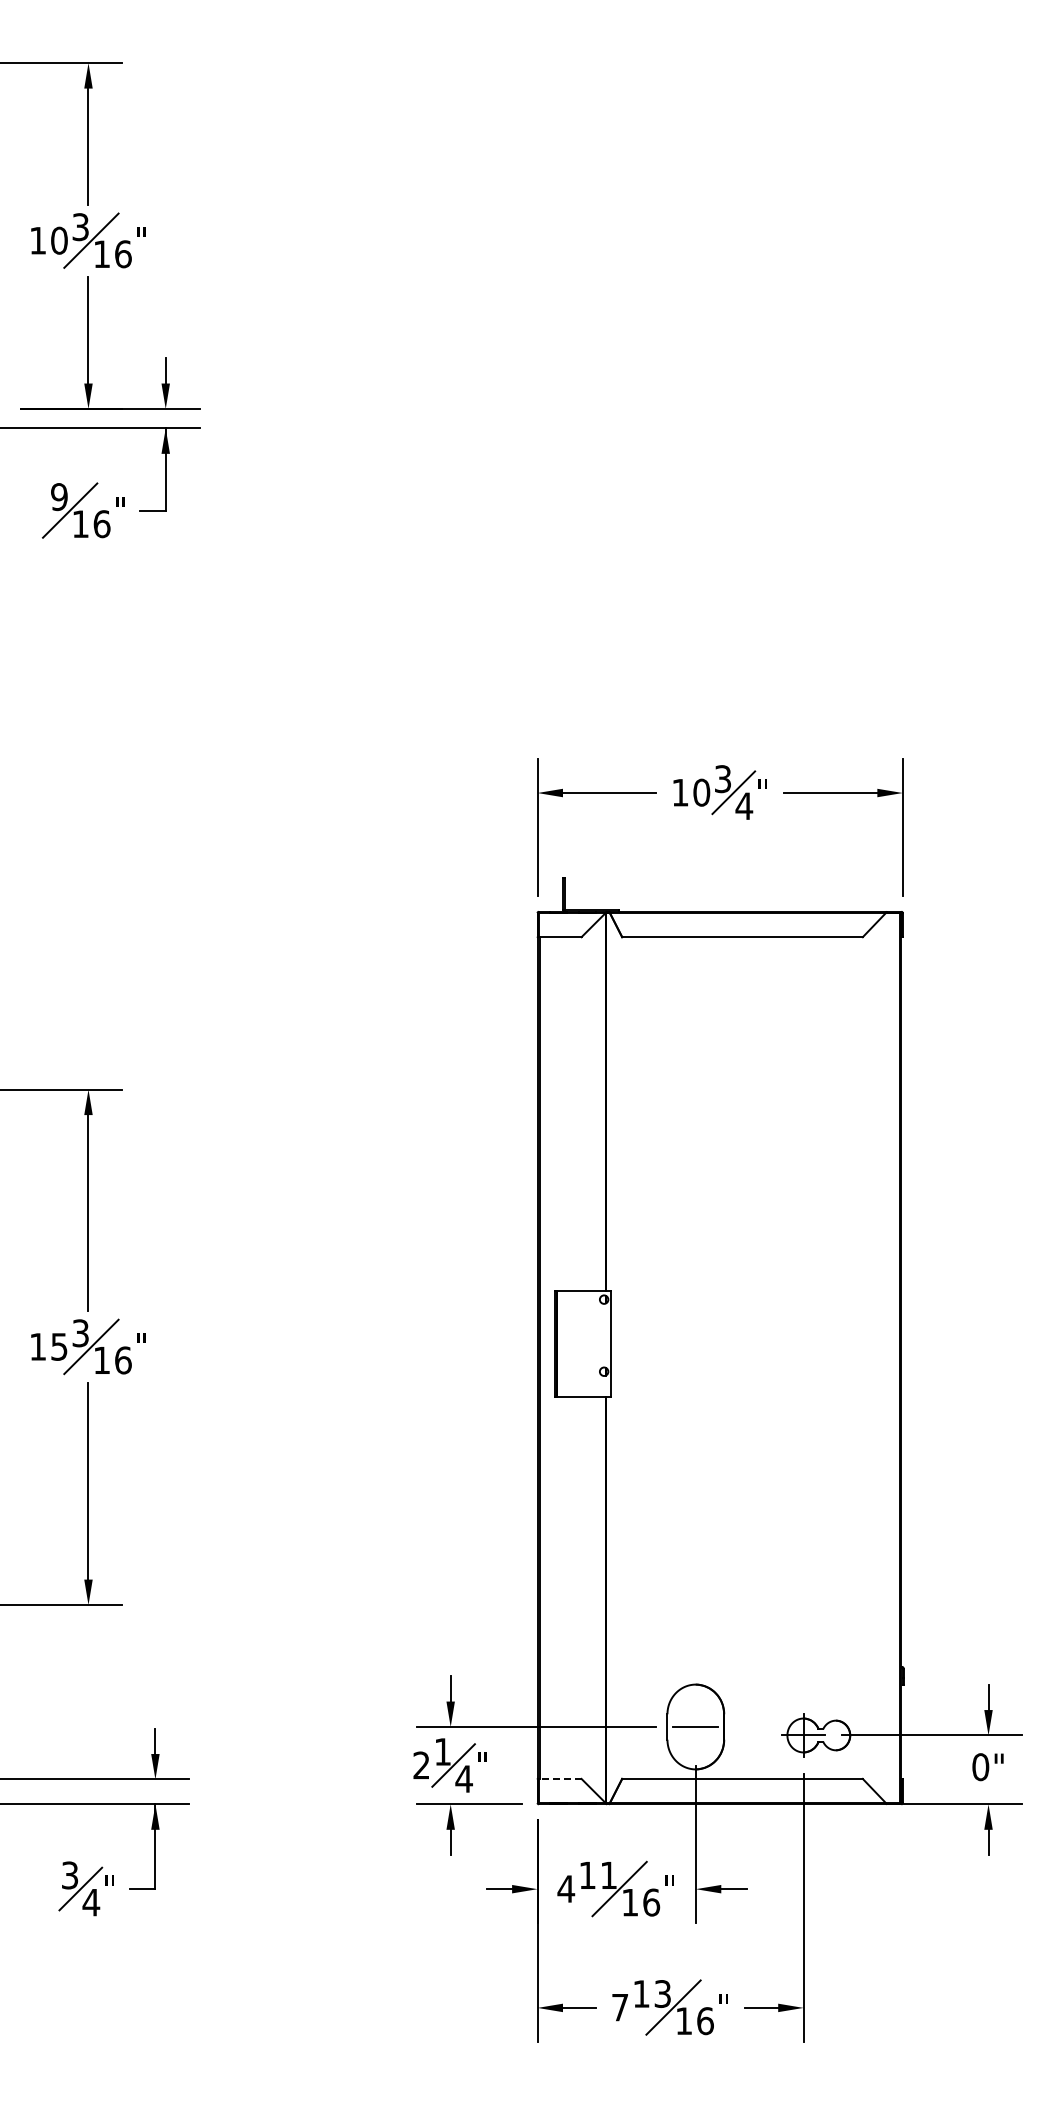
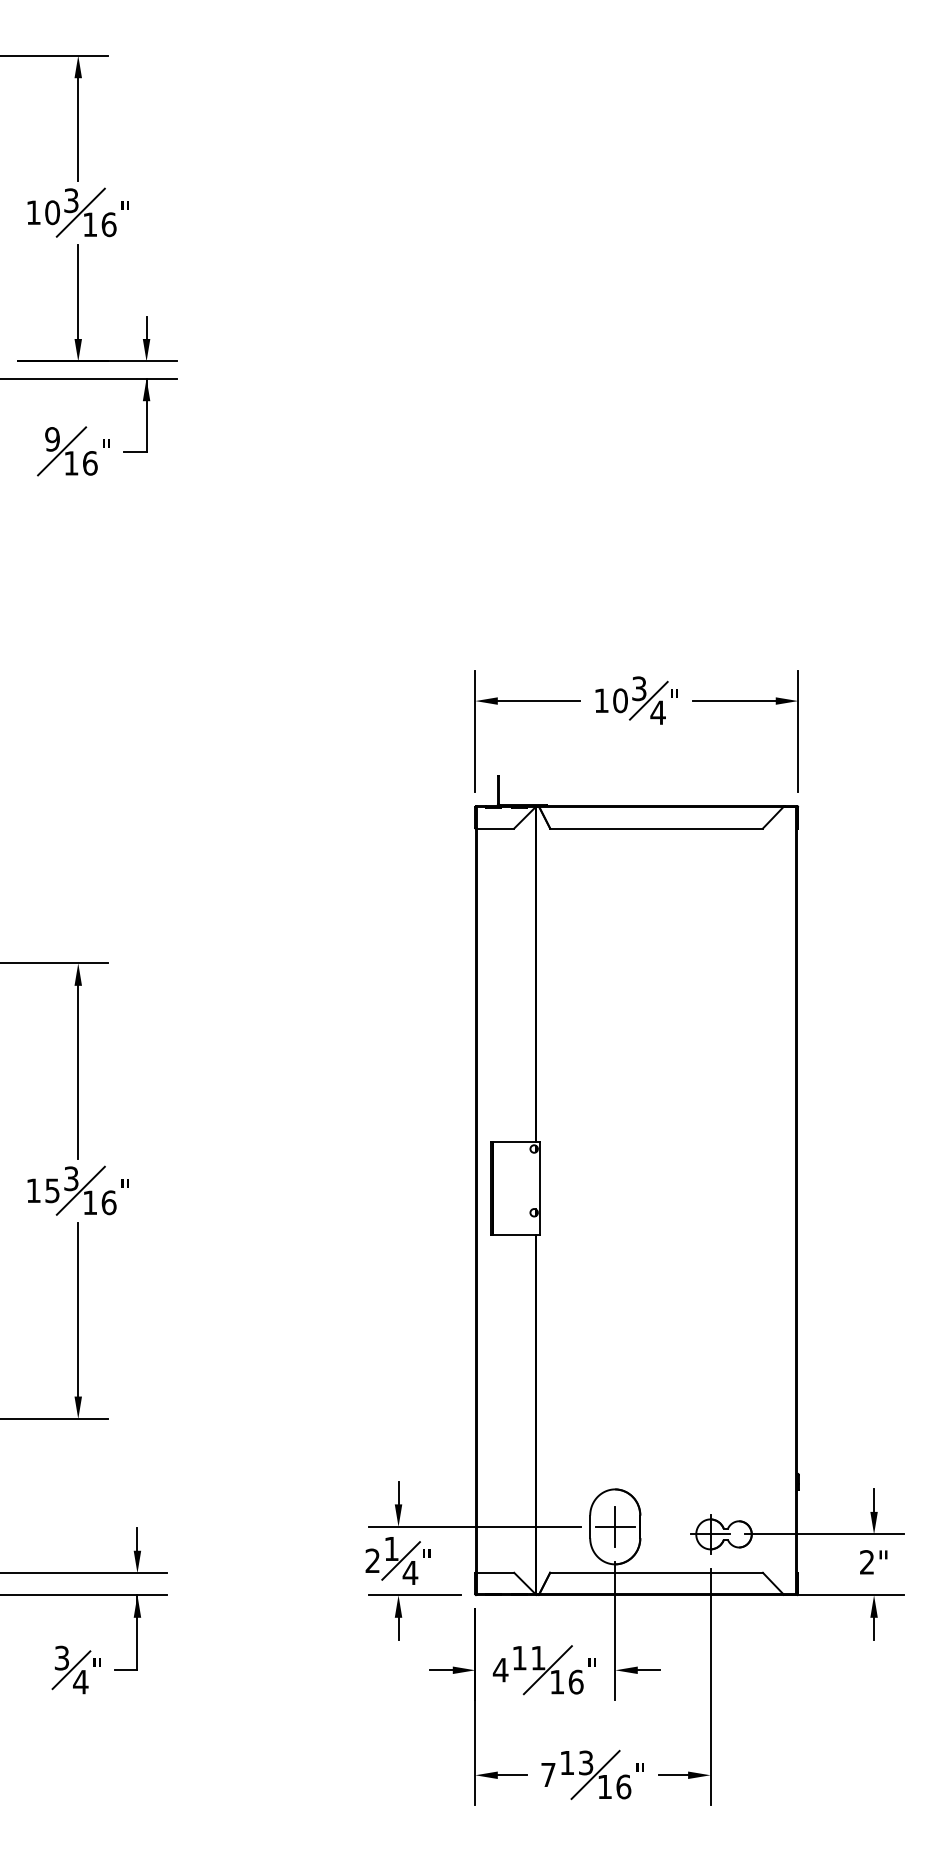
line: (695, 1726) -> (614, 1526), added
text: (980, 1767) -> (866, 1562), 0" -> 2"
line: (559, 1778) -> (494, 1572), dashed -> solid

